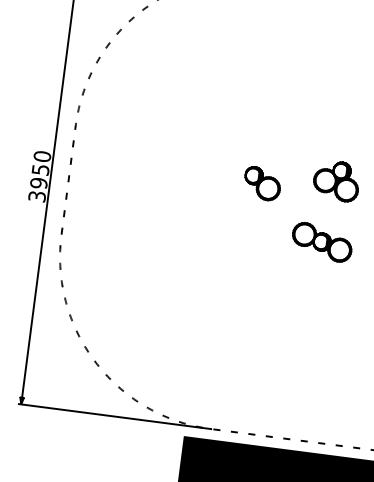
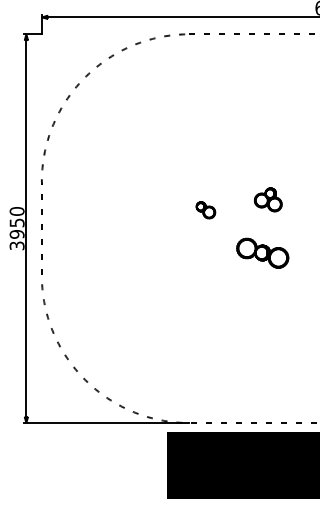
part: (337, 180) -> (268, 199), size x0.7
part: (261, 183) -> (205, 210), size x0.6

